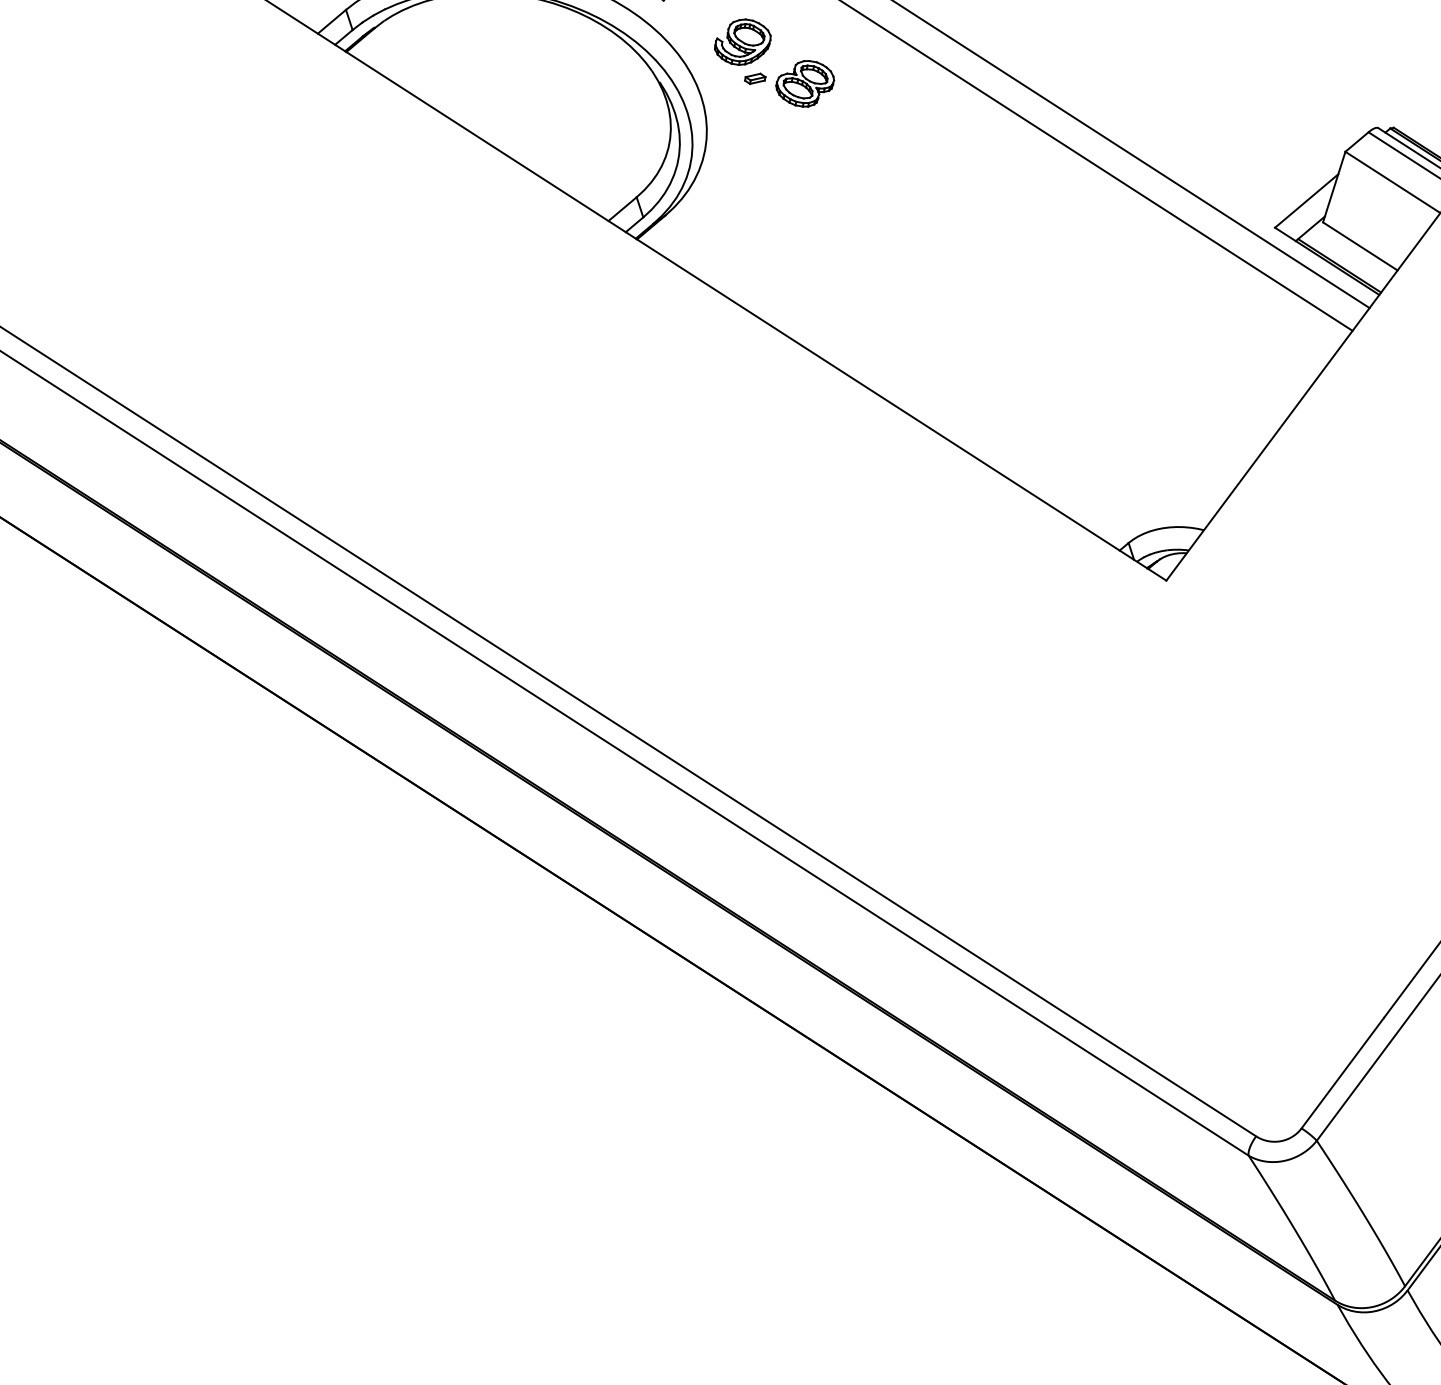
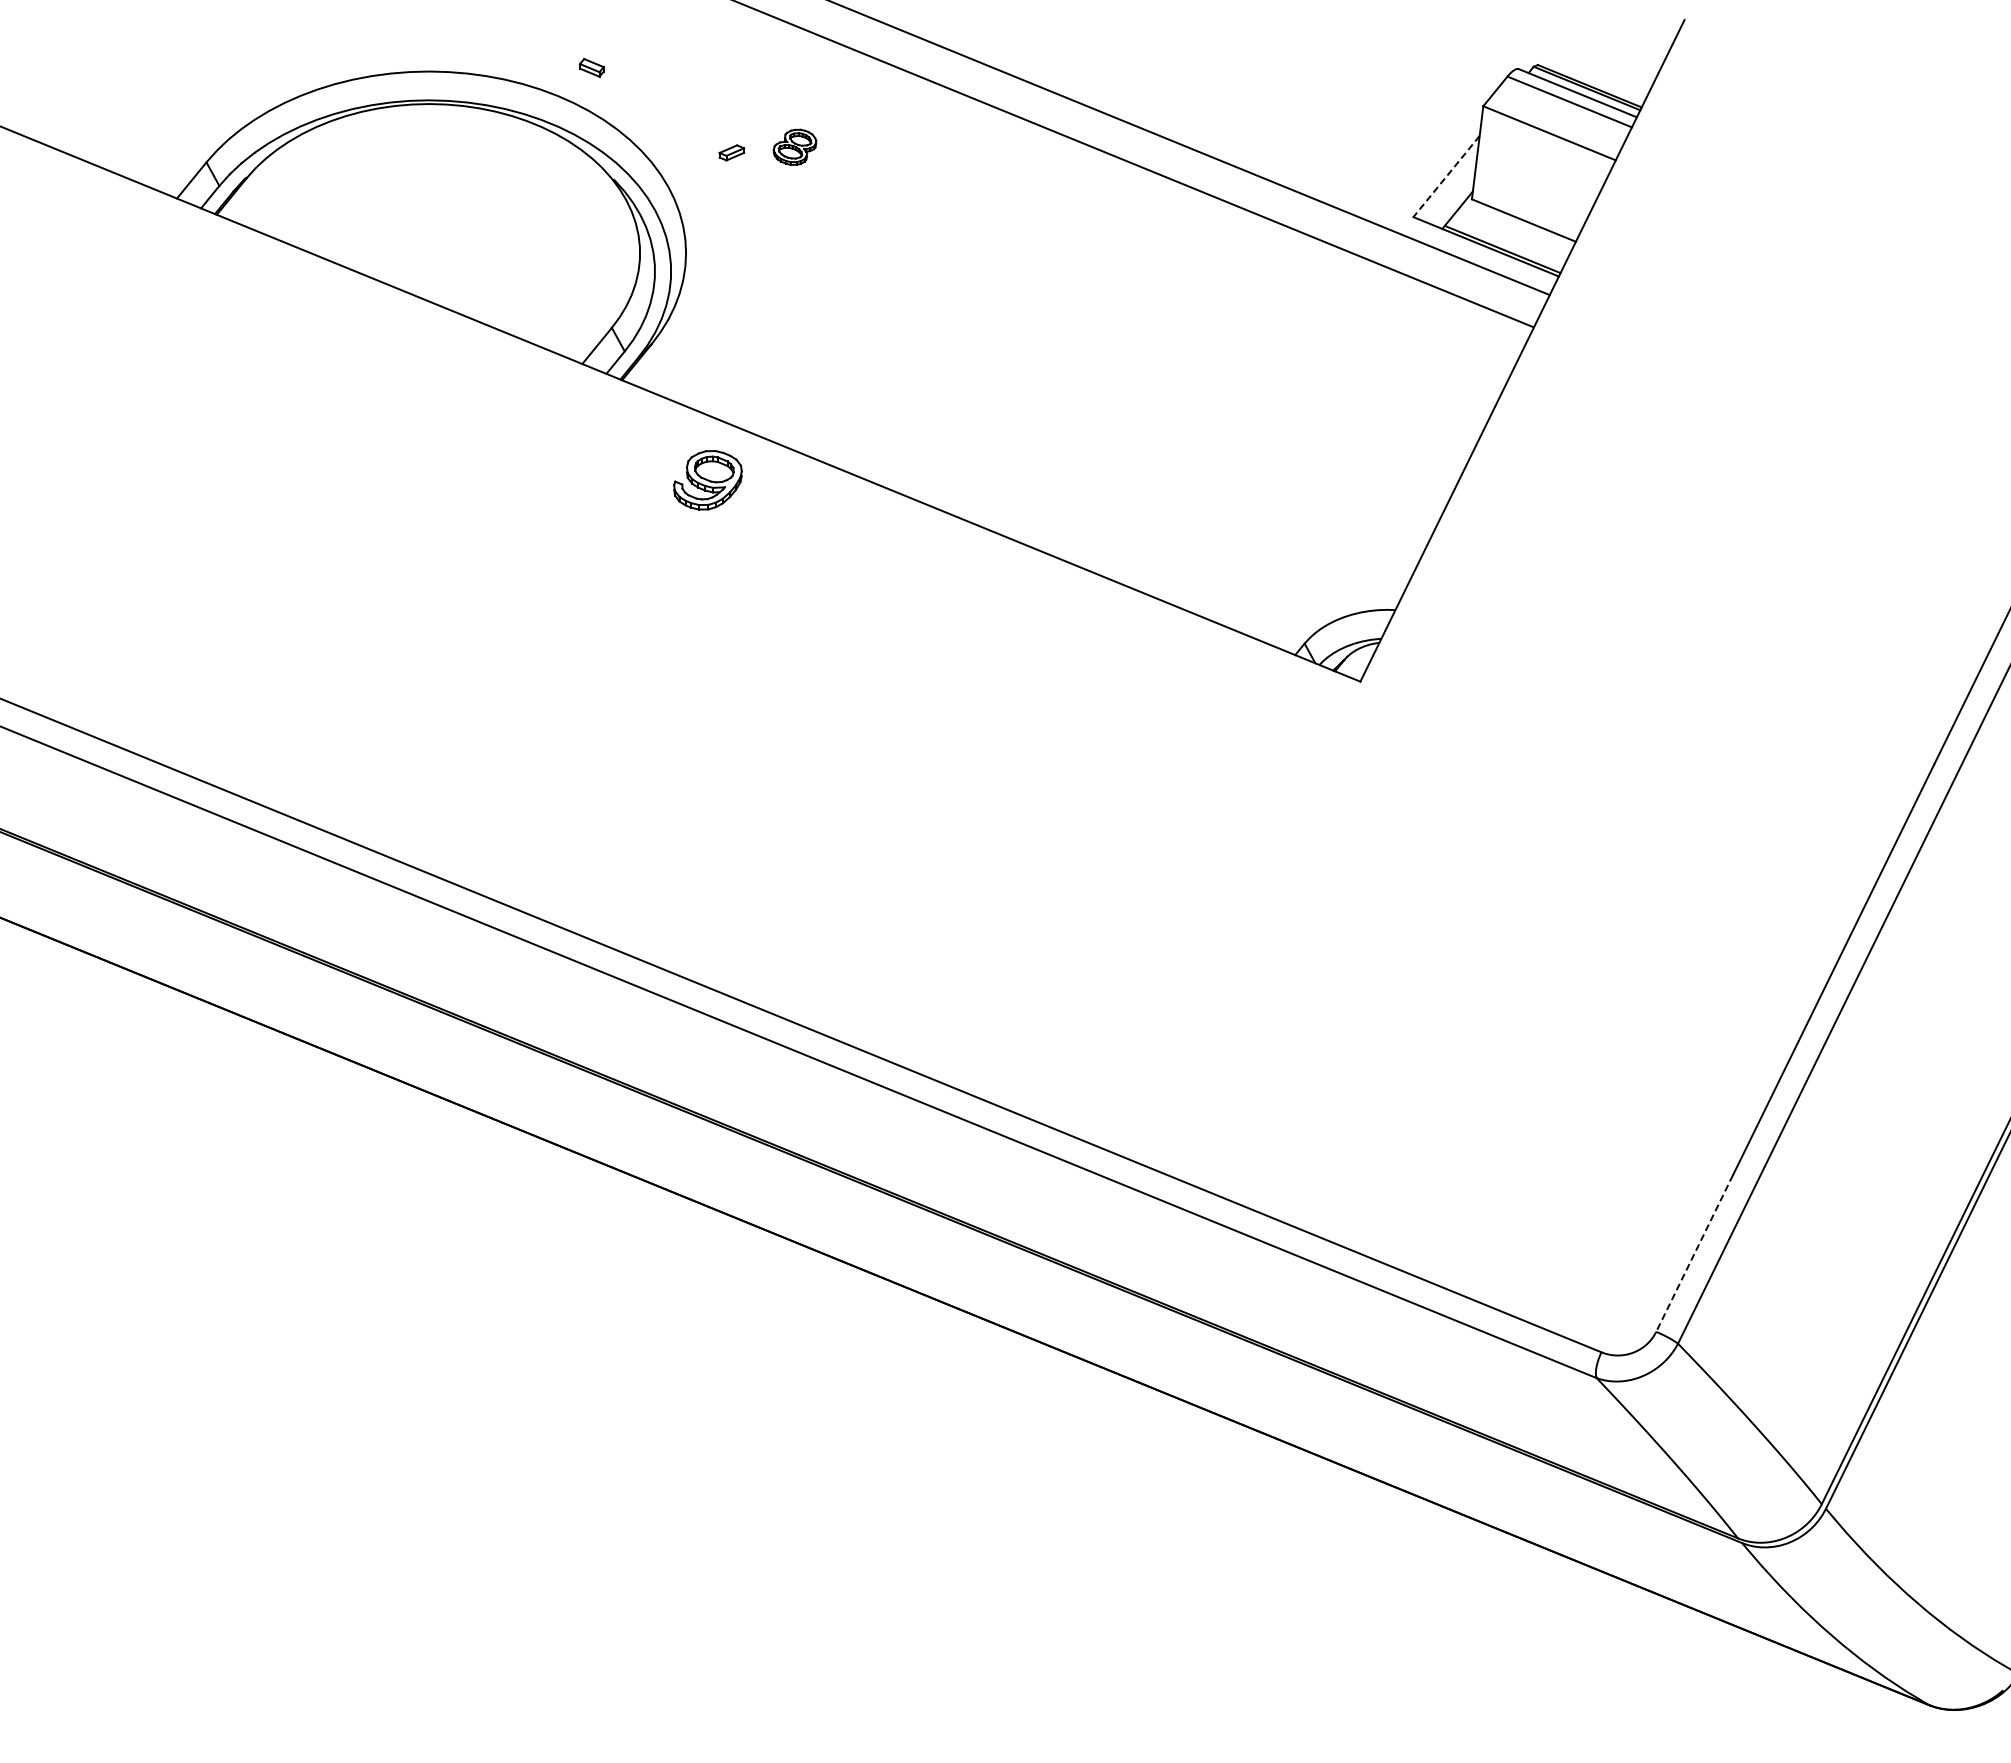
part: (742, 42) -> (707, 480), moved
part: (804, 83) -> (794, 147), size x0.6
line: (1306, 200) -> (1446, 176), solid -> dashed
line: (1342, 1073) -> (1694, 1253), solid -> dashed

